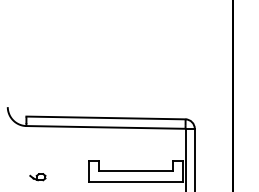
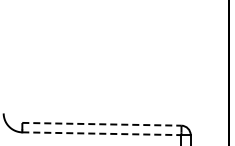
line: (105, 117) -> (101, 123), solid -> dashed
line: (105, 127) -> (101, 133), solid -> dashed

